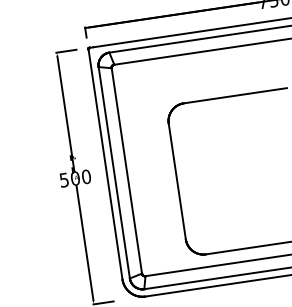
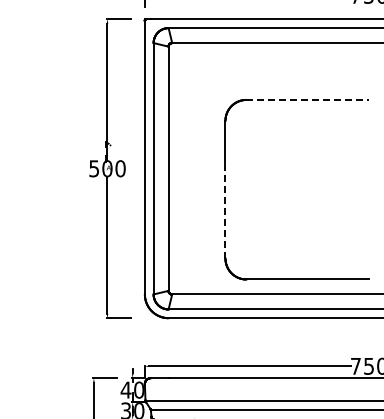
line: (235, 95) -> (308, 99), solid -> dashed
line: (179, 198) -> (225, 210), solid -> dashed

